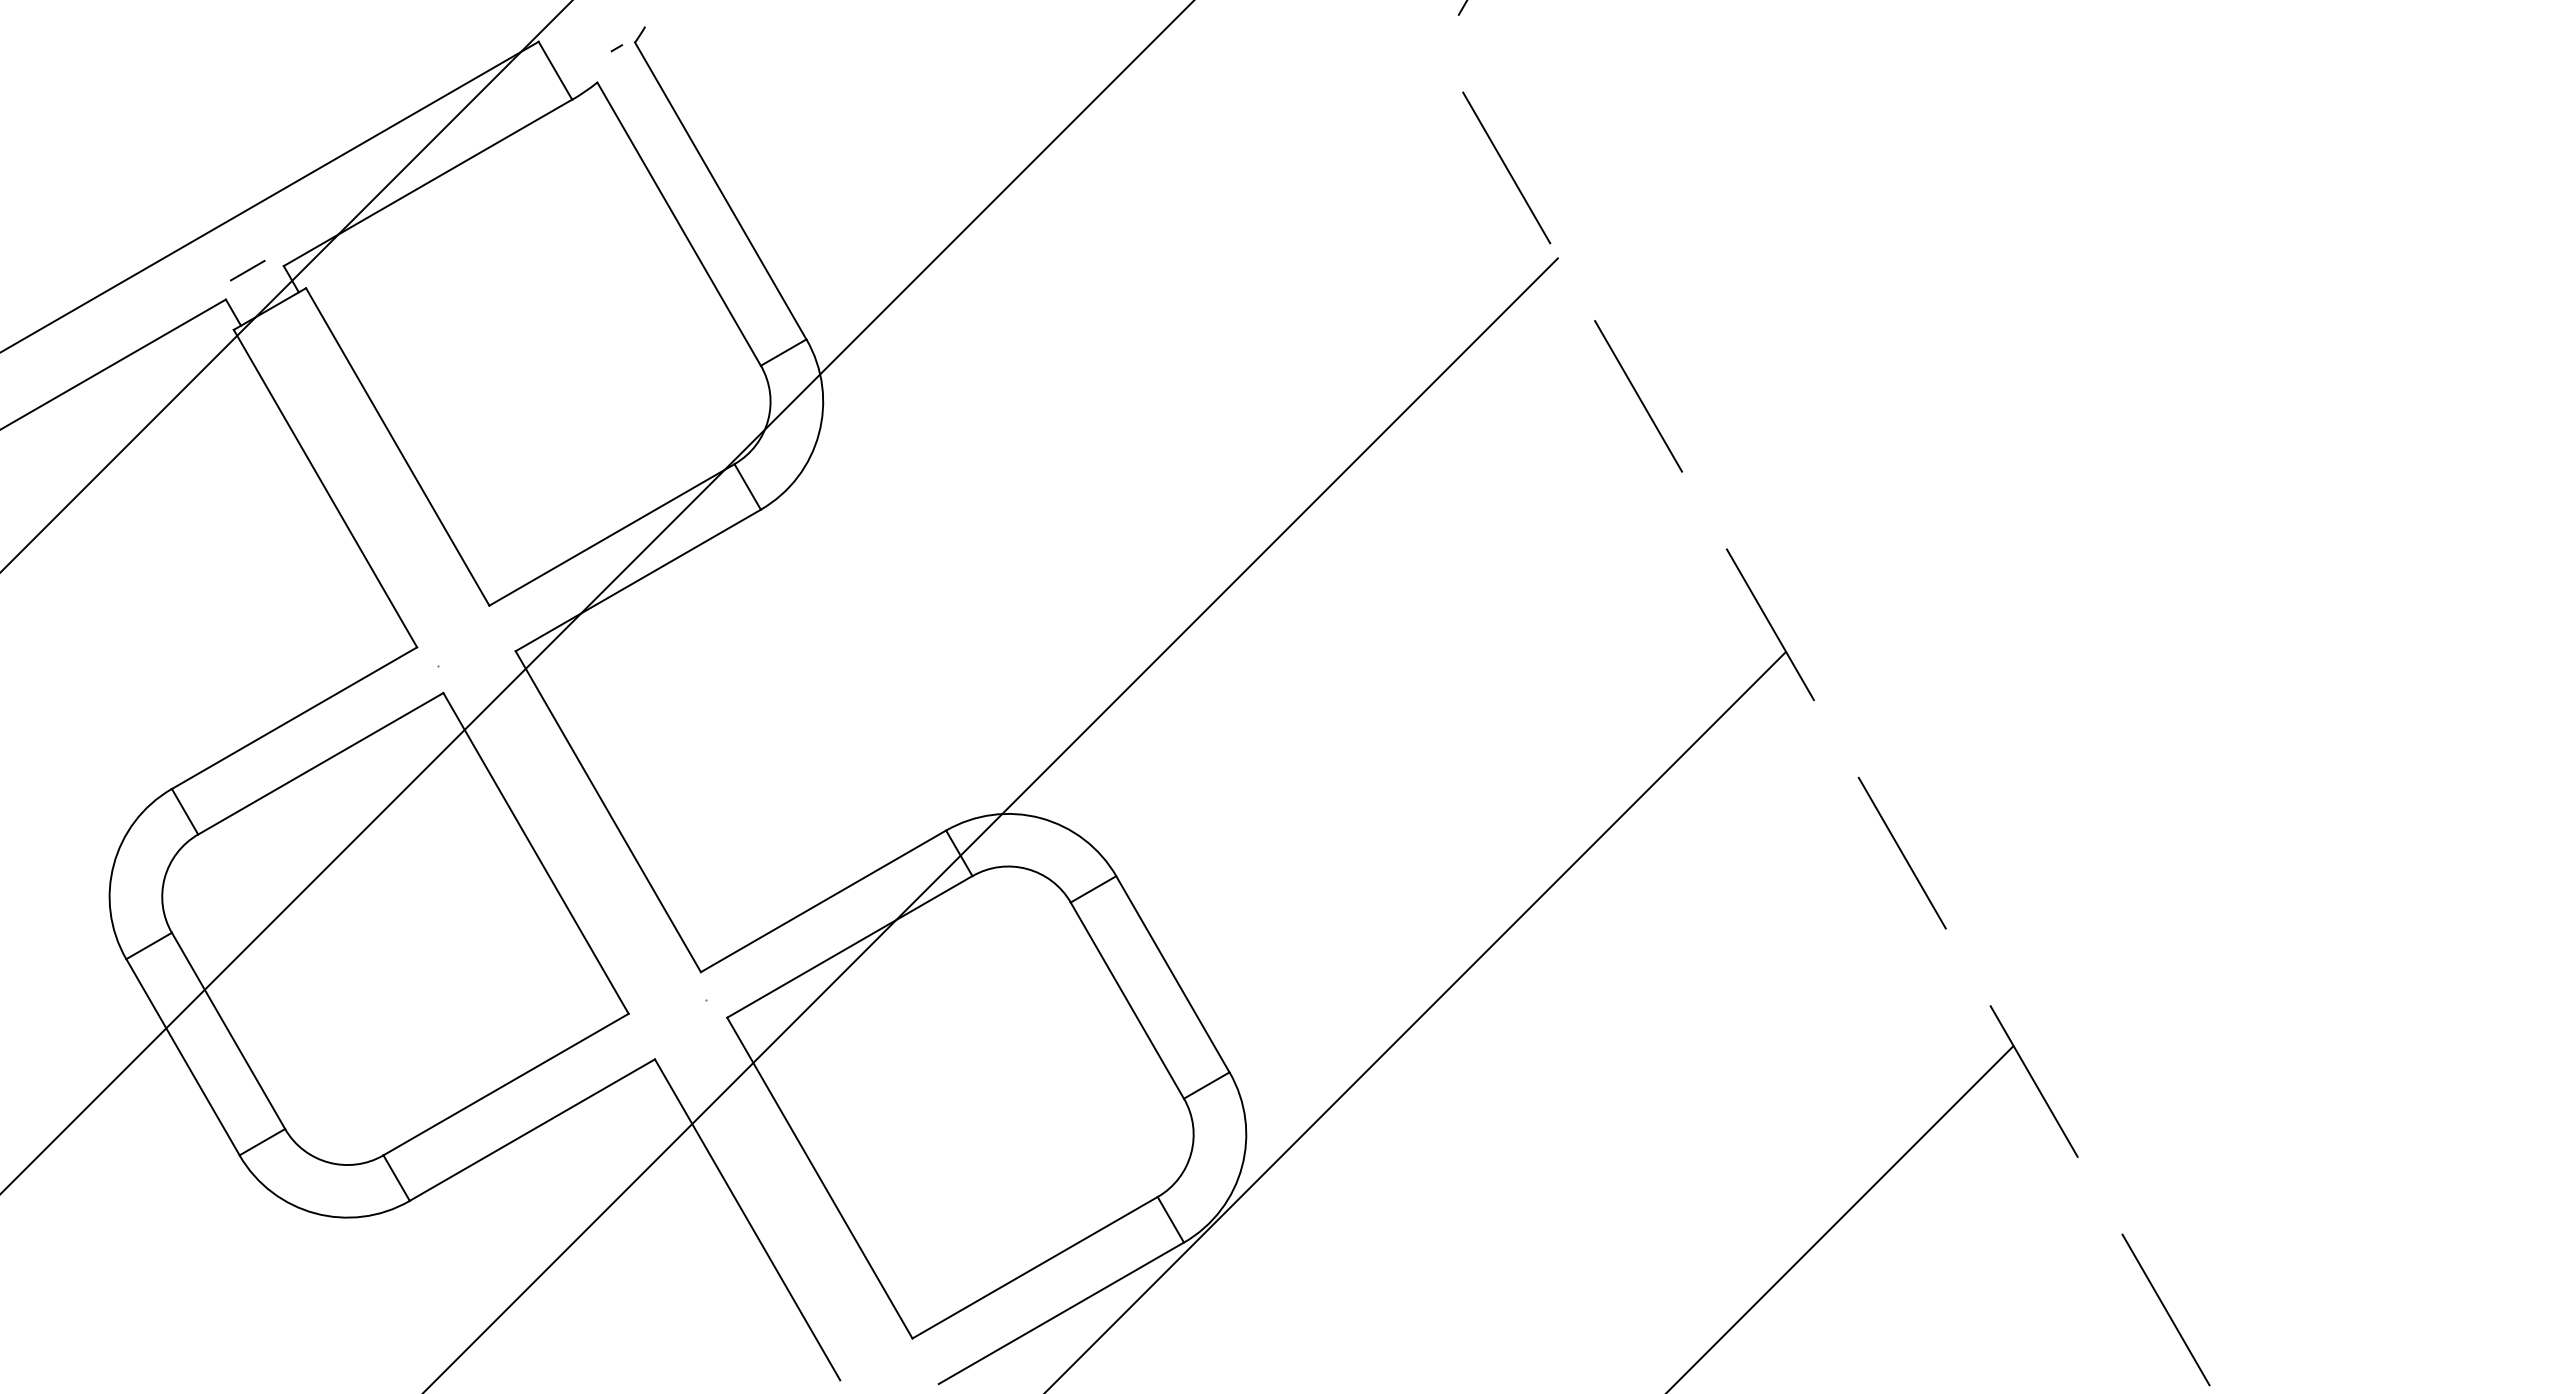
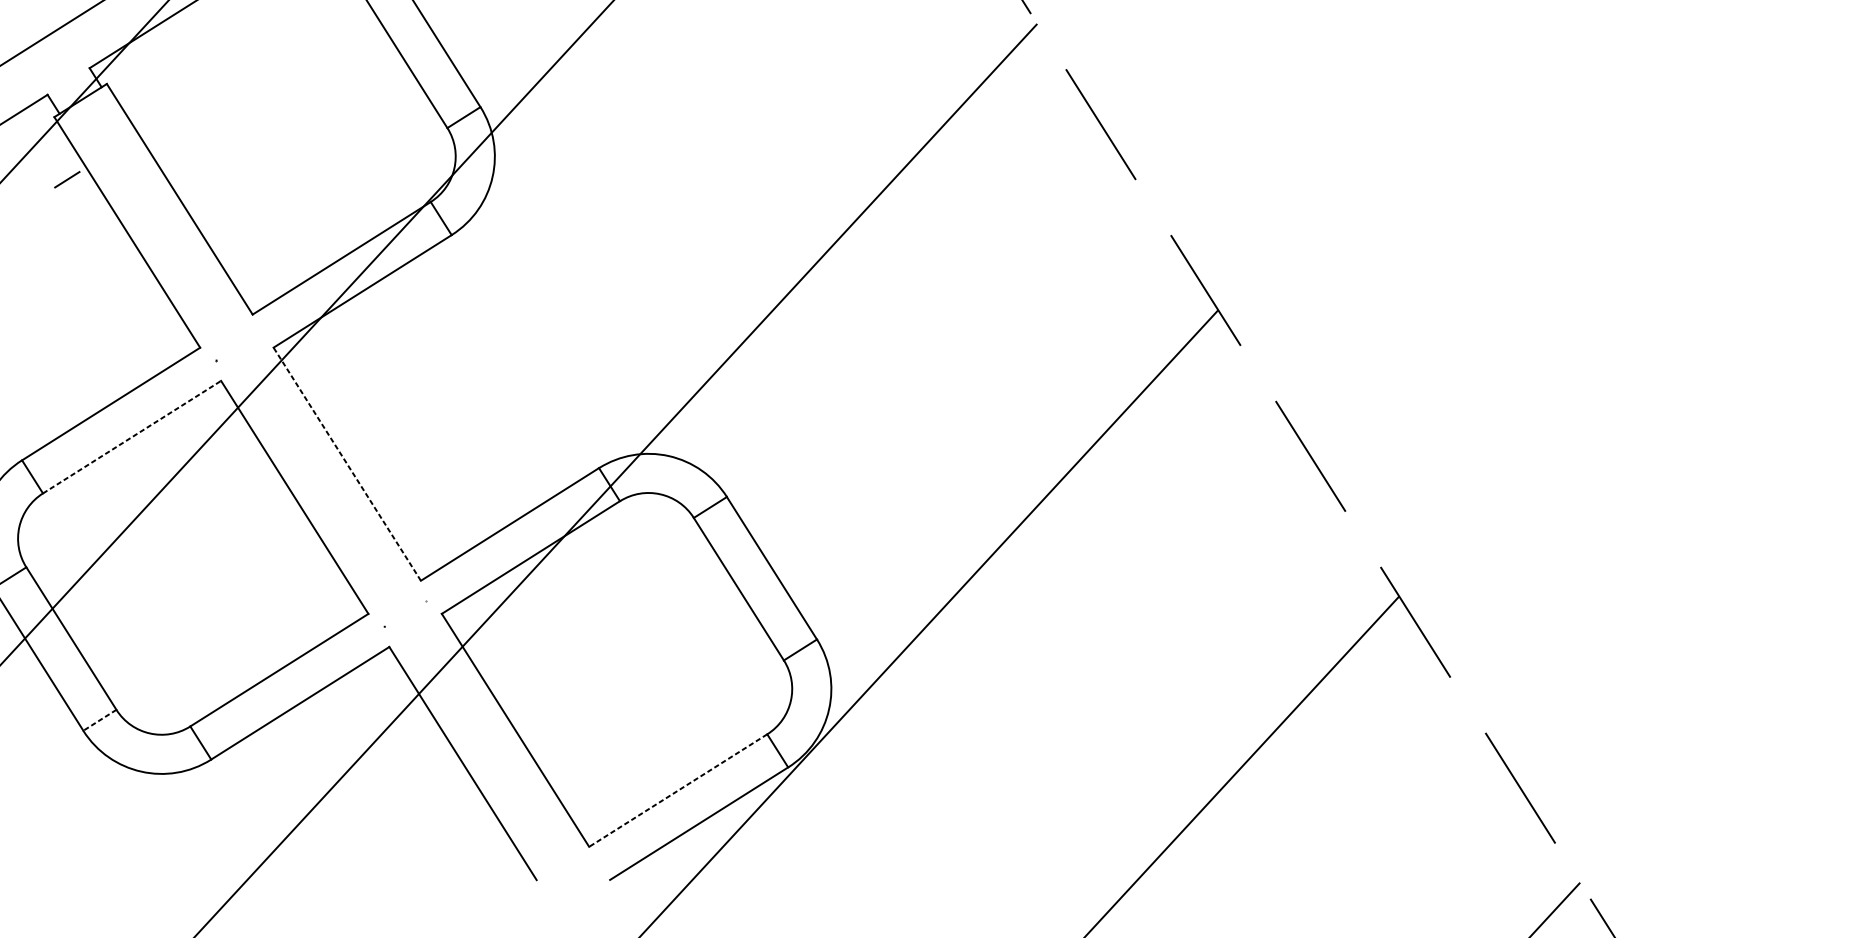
line: (247, 270) -> (67, 179), moved
line: (320, 763) -> (131, 436), solid -> dashed
line: (608, 811) -> (347, 464), solid -> dashed
line: (261, 1142) -> (99, 720), solid -> dashed
line: (1035, 1267) -> (678, 790), solid -> dashed

